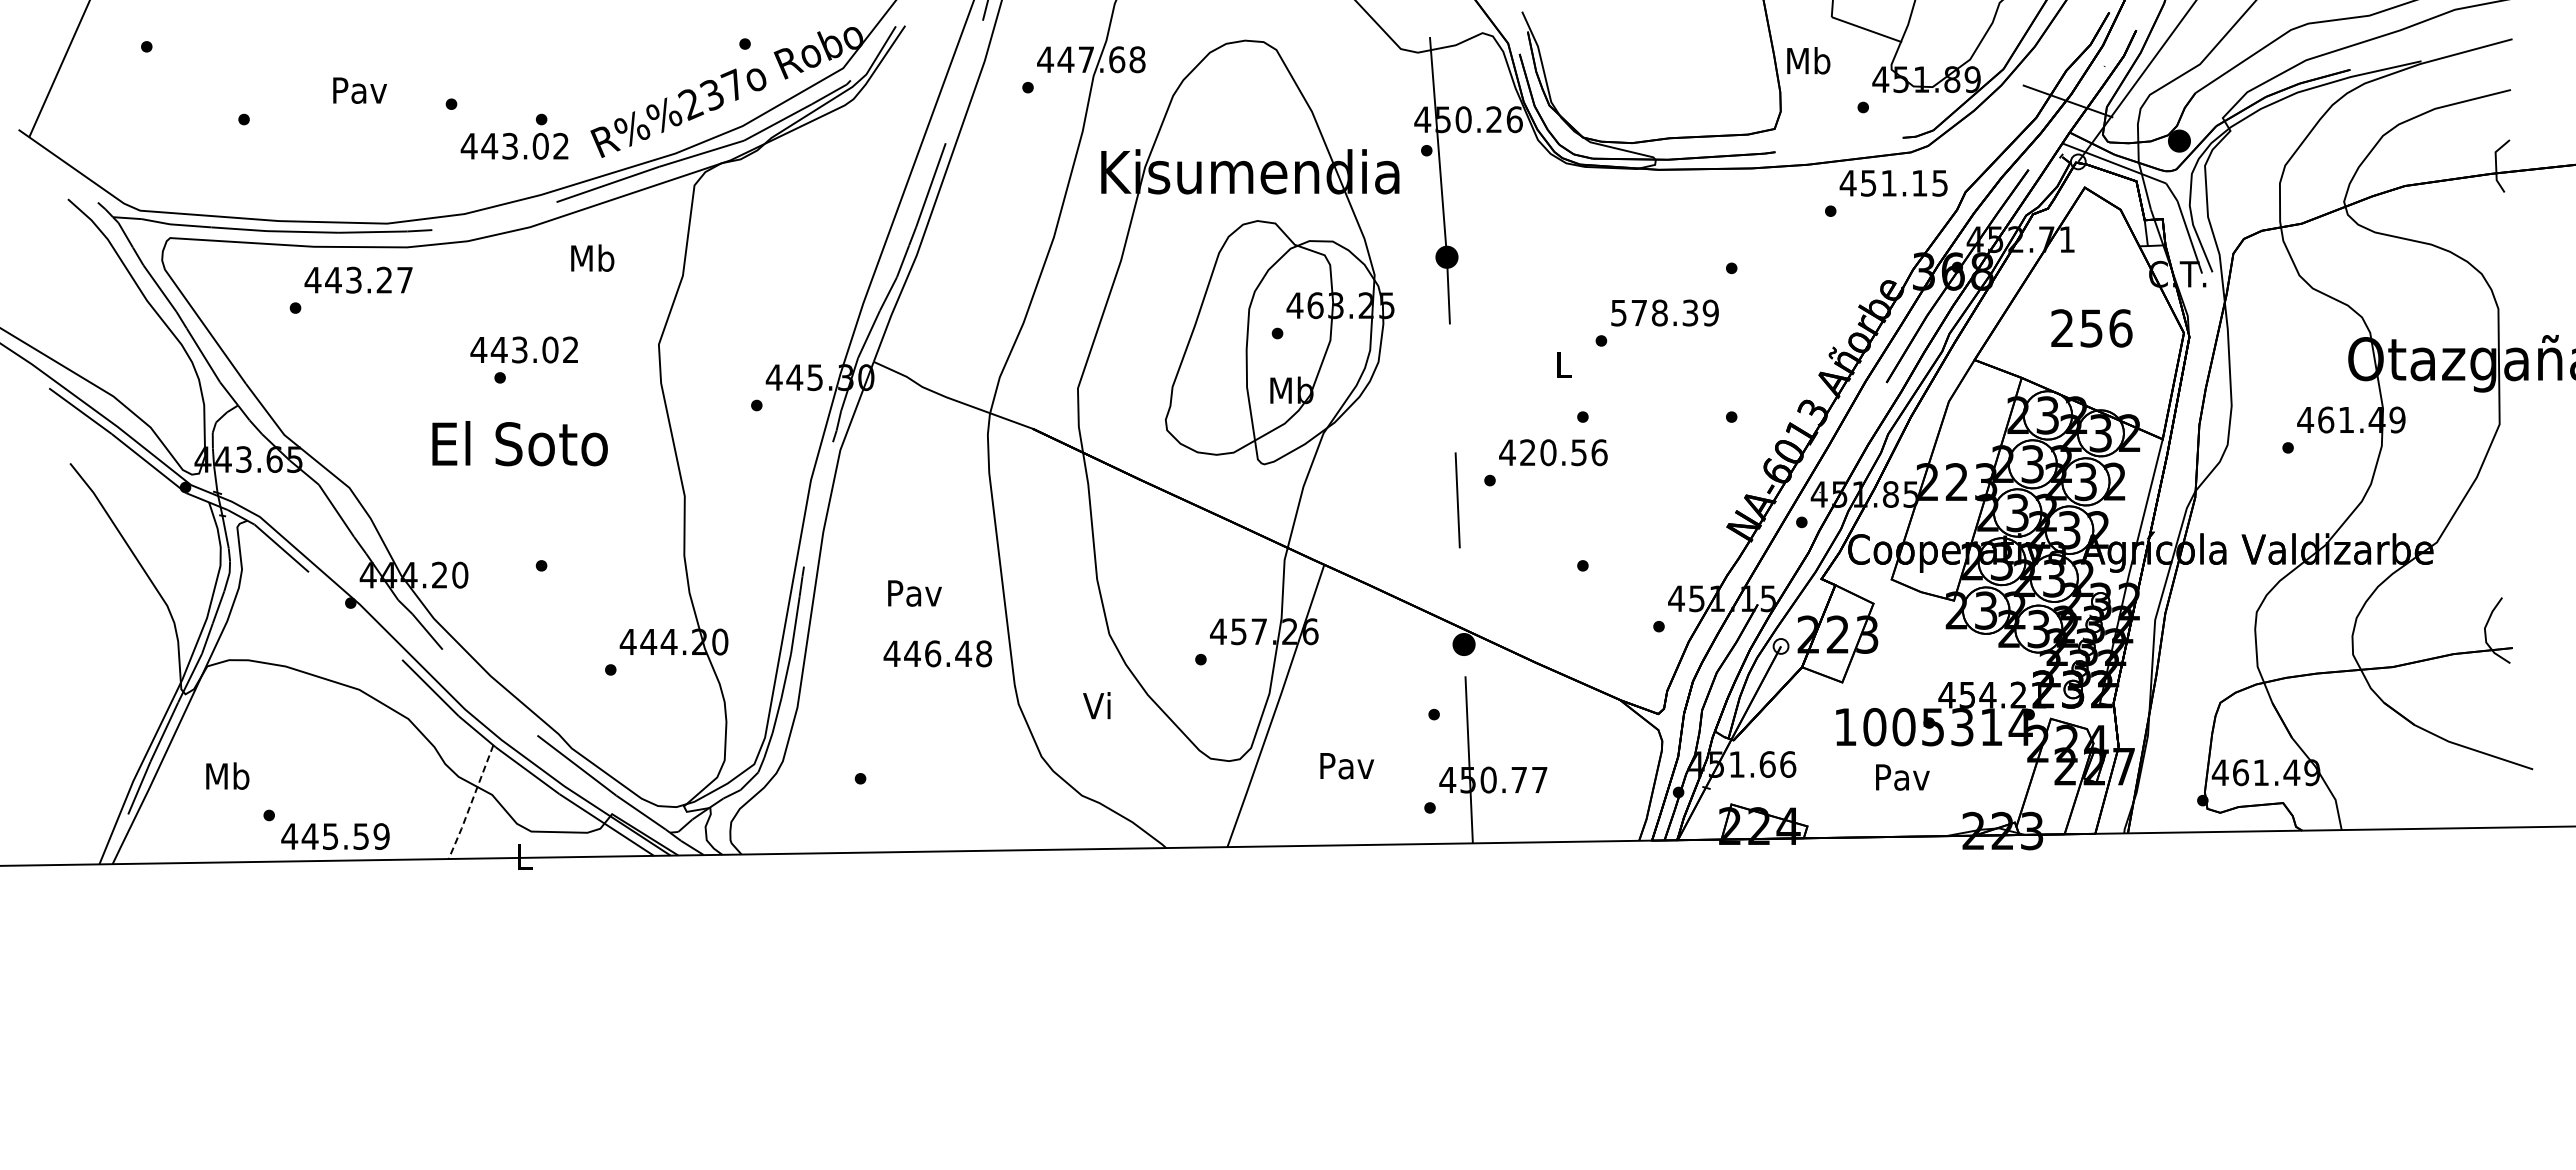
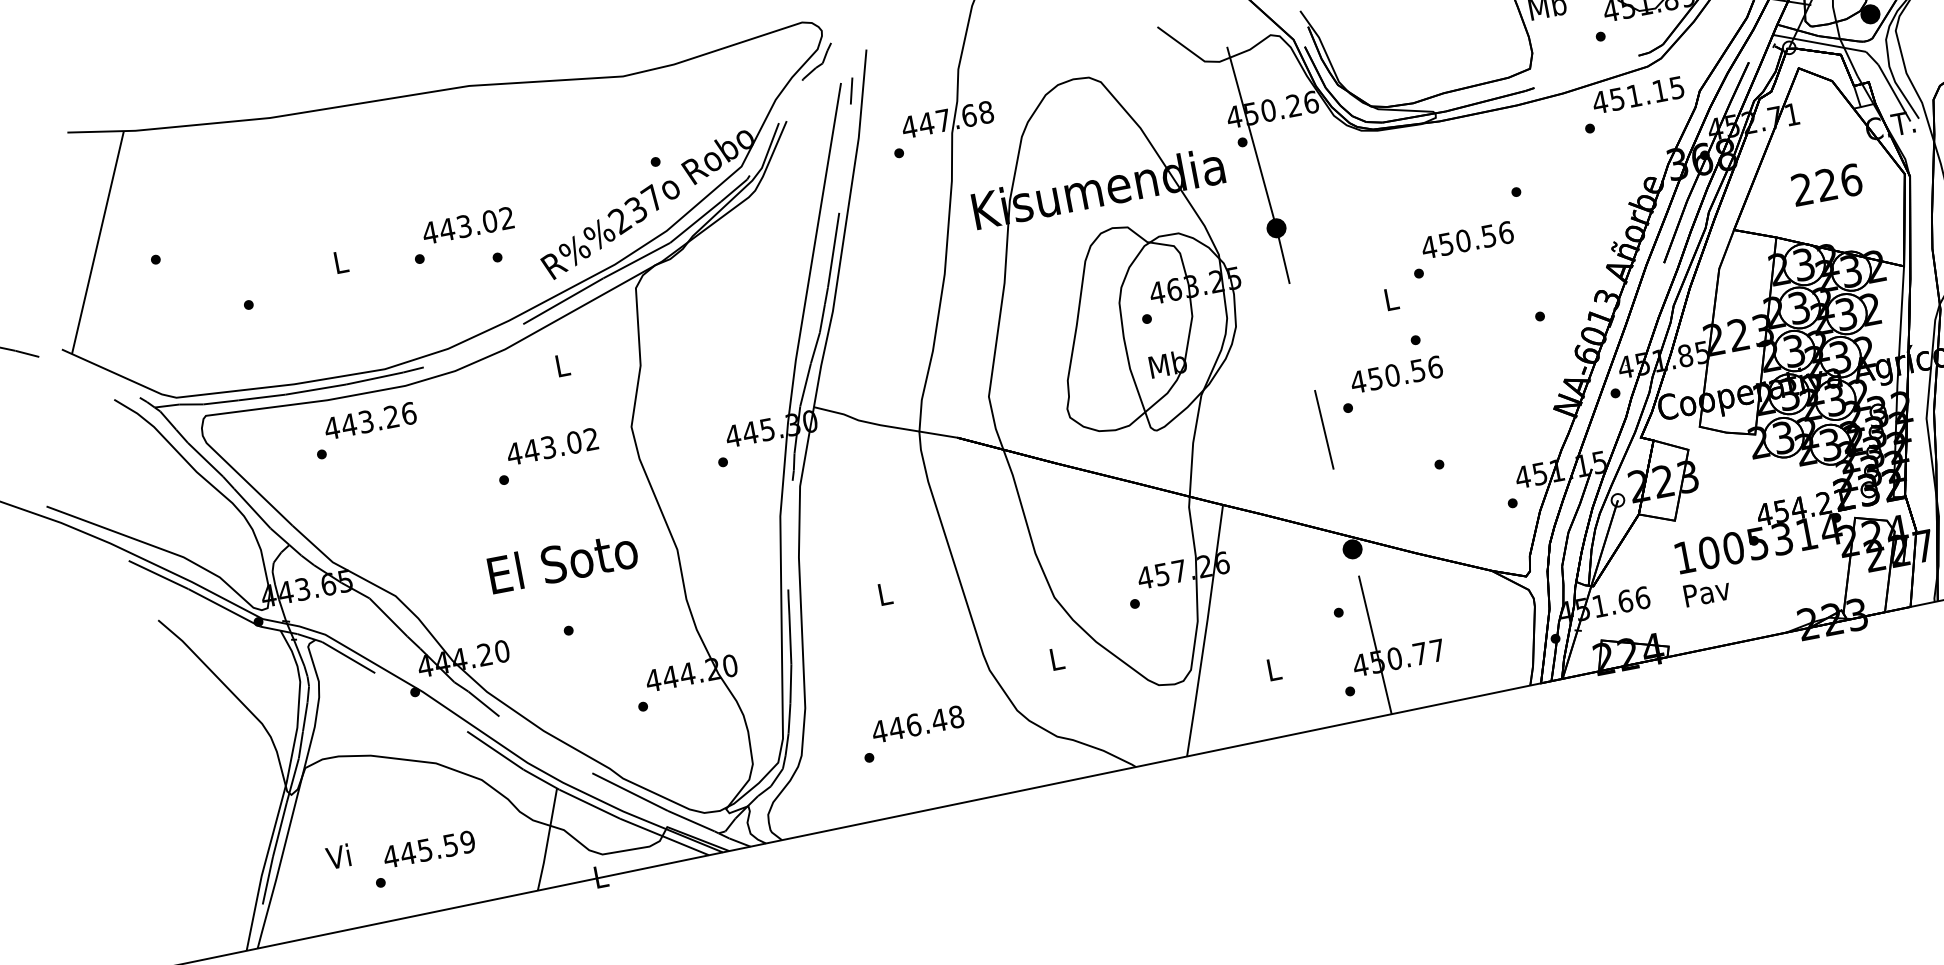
text: (359, 90) -> (340, 262), Pav -> L
text: (514, 145) -> (467, 225), moved
text: (592, 257) -> (562, 364), Mb -> L
text: (405, 279) -> (409, 412), 443.27 -> 443.26
text: (1664, 312) -> (1467, 239), 578.39 -> 450.56
text: (2091, 328) -> (1826, 185), 256 -> 226
text: (523, 349) -> (551, 446), moved
text: (519, 443) -> (562, 562), moved
text: (1527, 452) -> (1375, 378), 420.56 -> 450.56
text: (914, 593) -> (884, 594), Pav -> L
text: (937, 653) -> (917, 724), moved
text: (1096, 705) -> (1054, 658), Vi -> L
text: (1347, 766) -> (1274, 669), Pav -> L
text: (227, 775) -> (339, 856), Mb -> Vi
text: (1902, 777) -> (1706, 592), moved
line: (471, 803) -> (548, 840), dashed -> solid
text: (335, 836) -> (429, 849), moved

